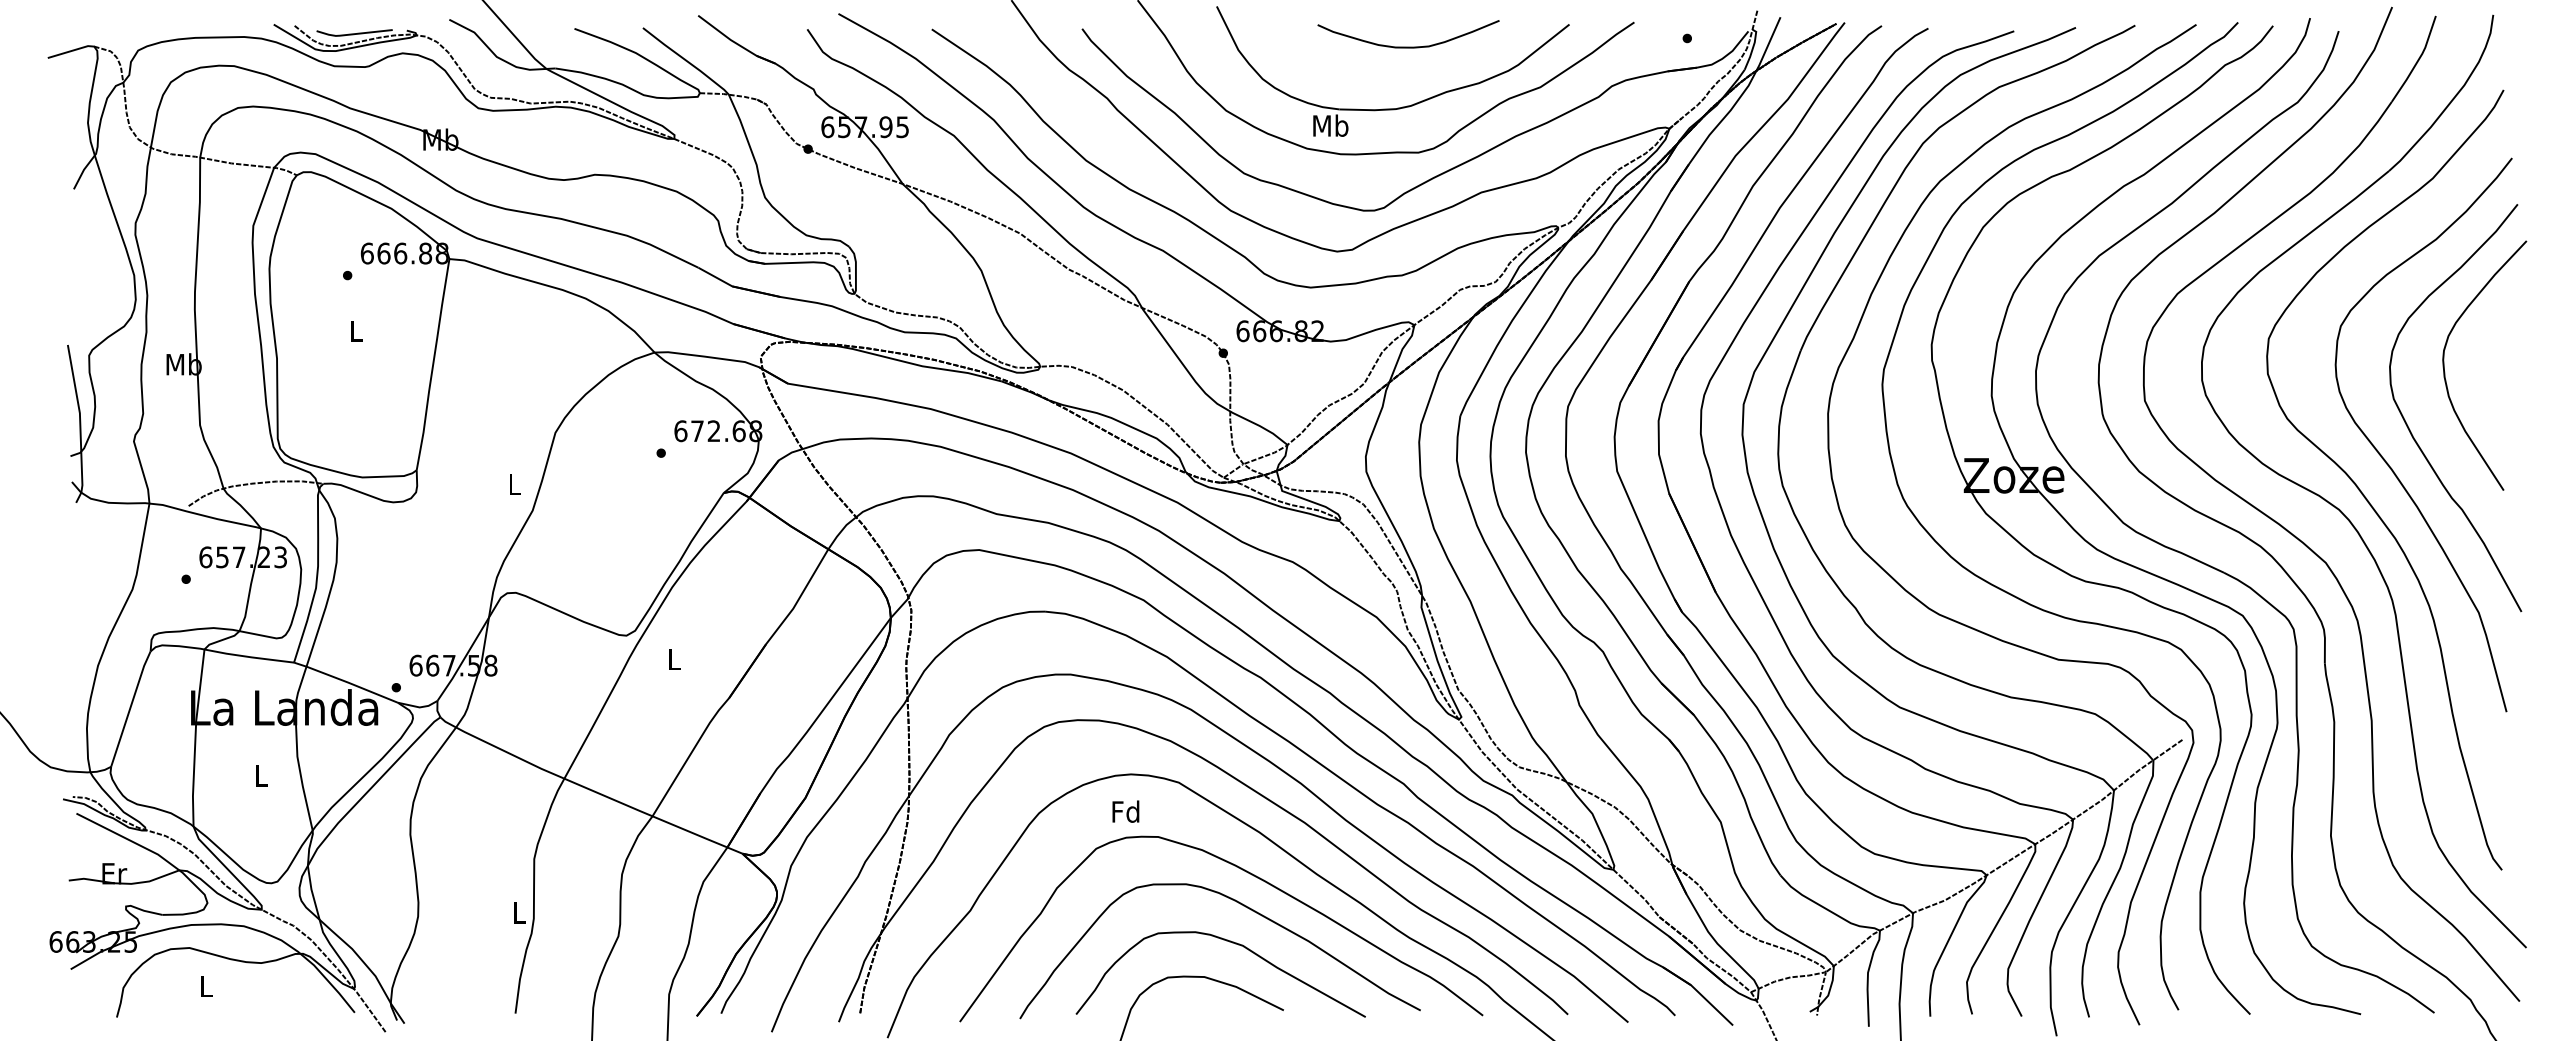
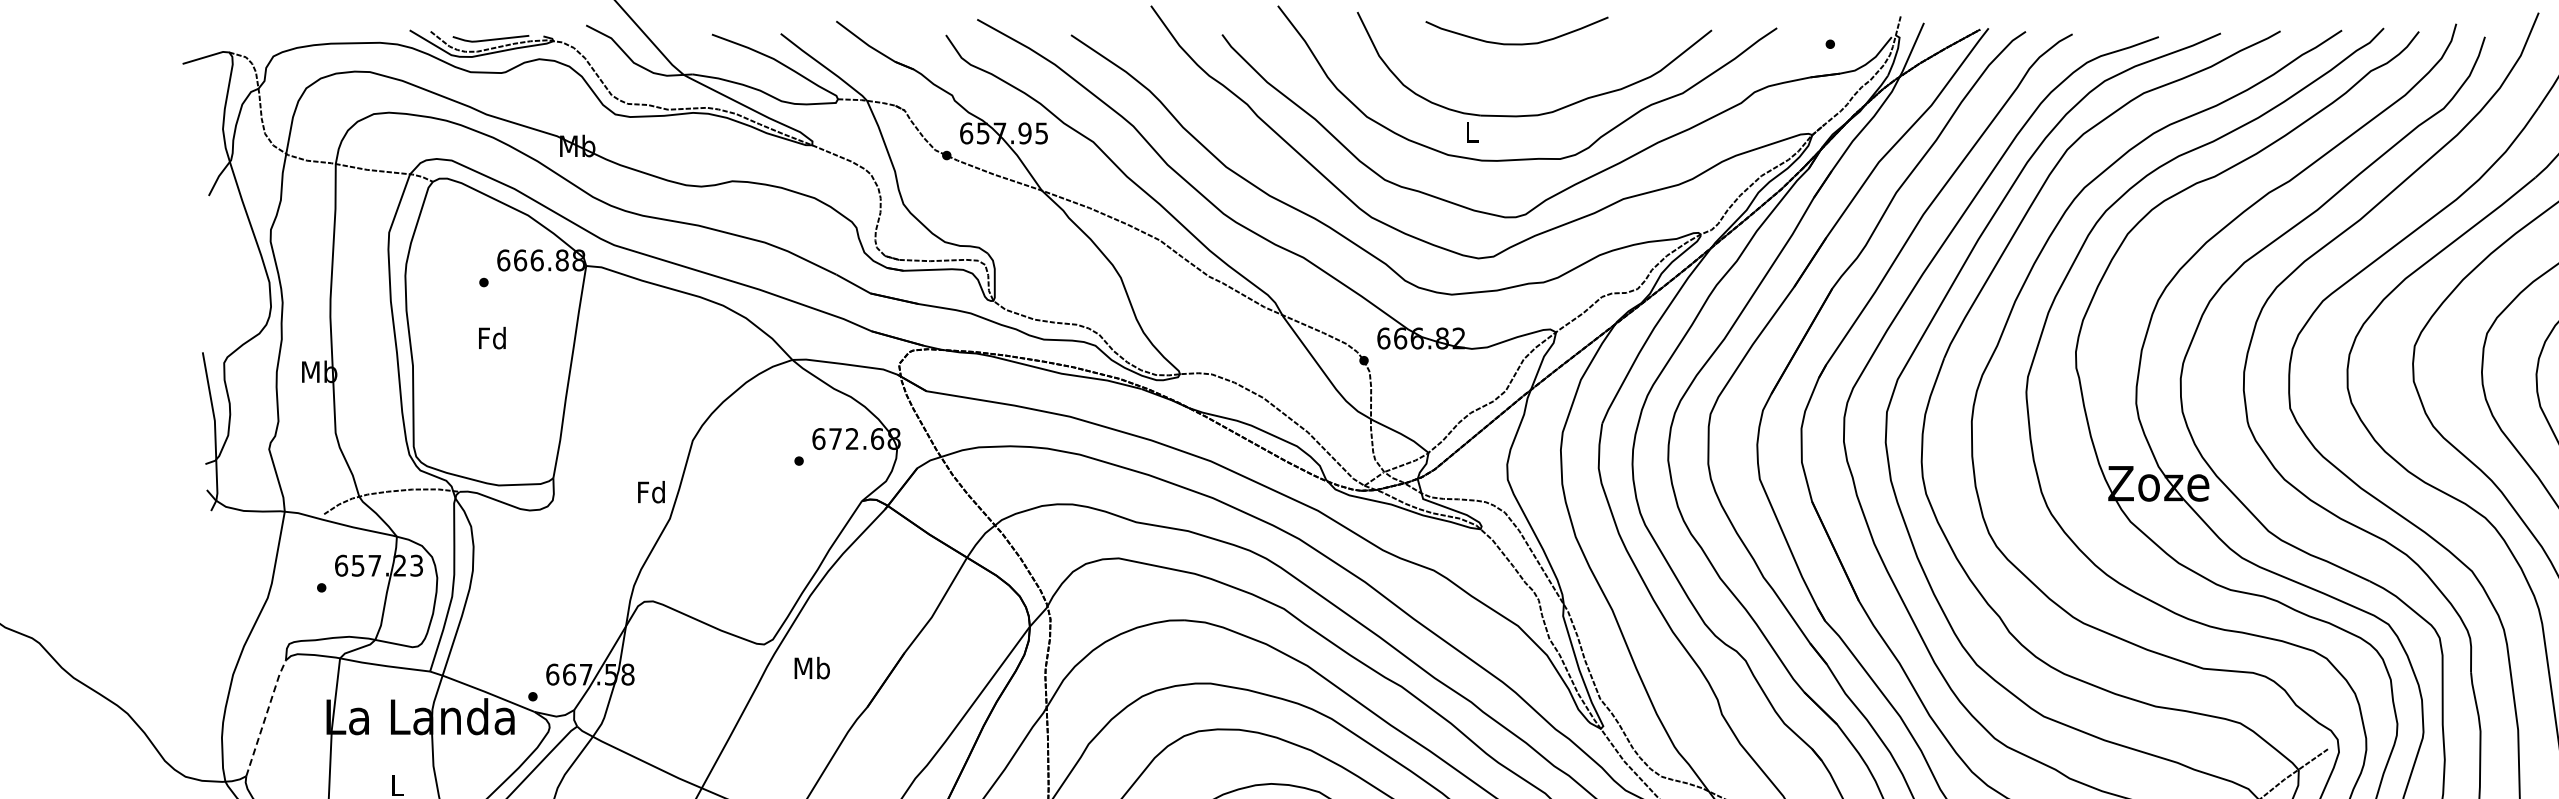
curve: (1408, 46) -> (1516, 43), moved
text: (1330, 125) -> (1471, 131), Mb -> L
text: (355, 330) -> (491, 337), L -> Fd
text: (514, 484) -> (651, 492), L -> Fd
text: (673, 659) -> (811, 668), L -> Mb
line: (130, 708) -> (265, 717), solid -> dashed

